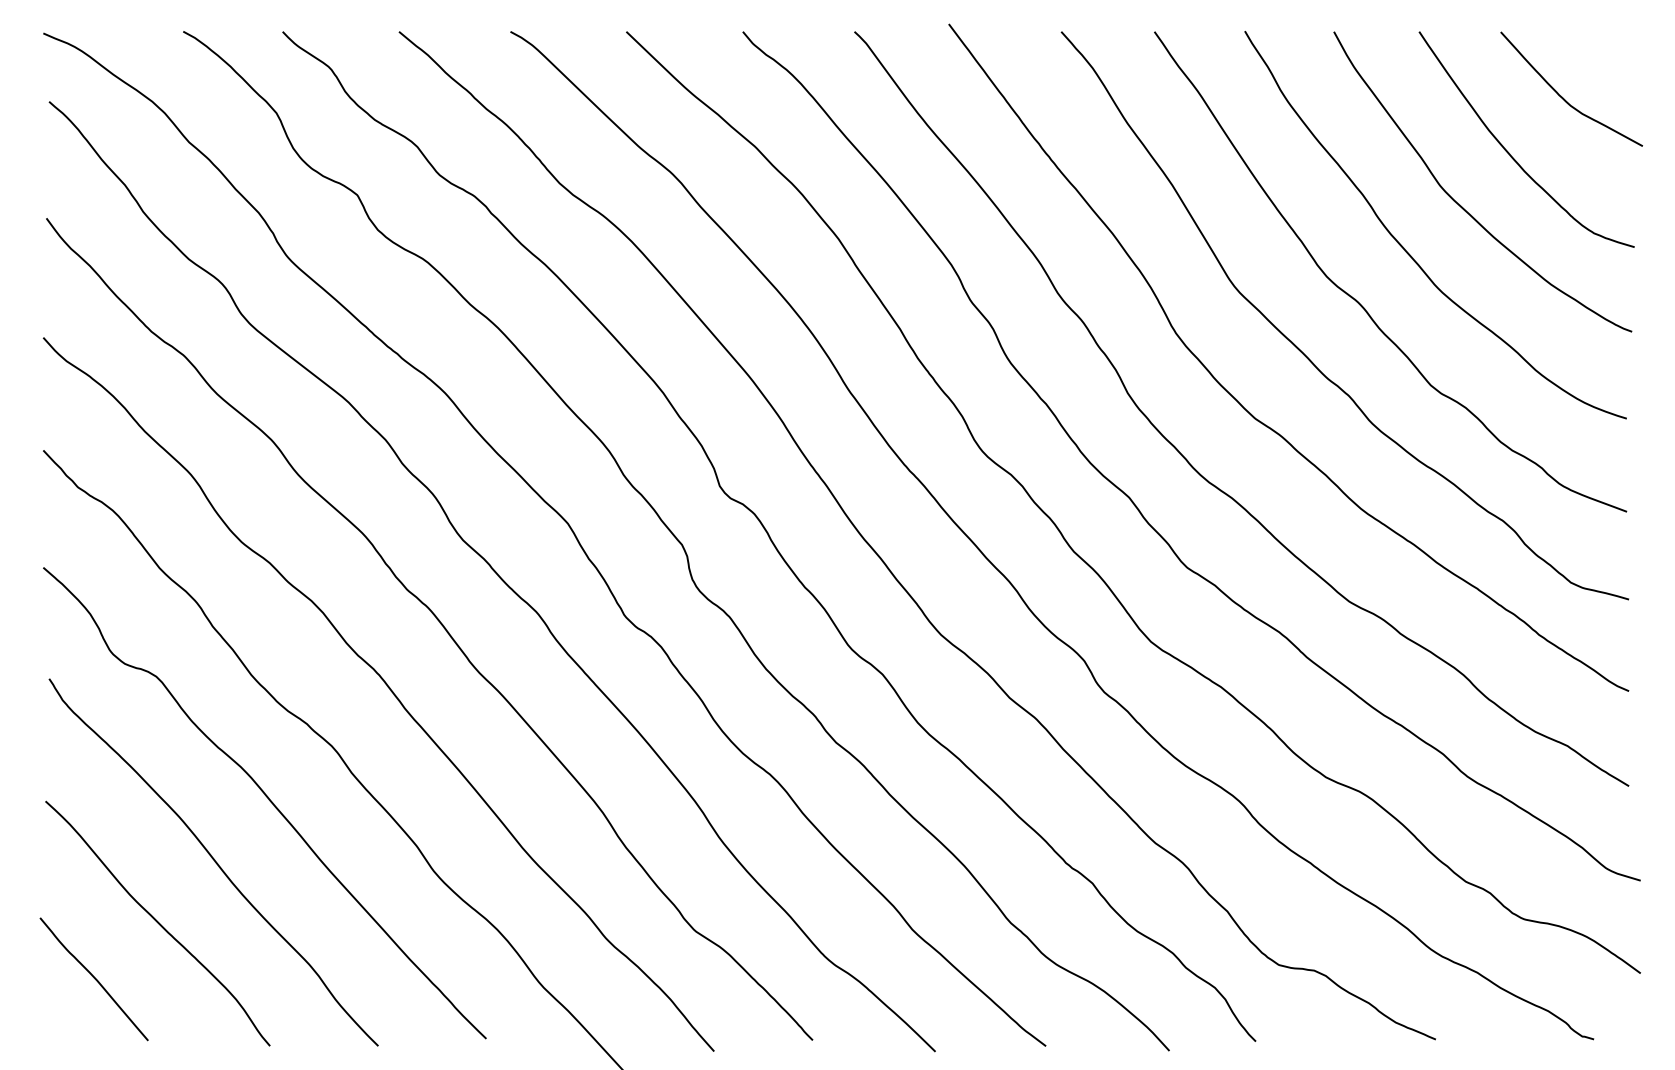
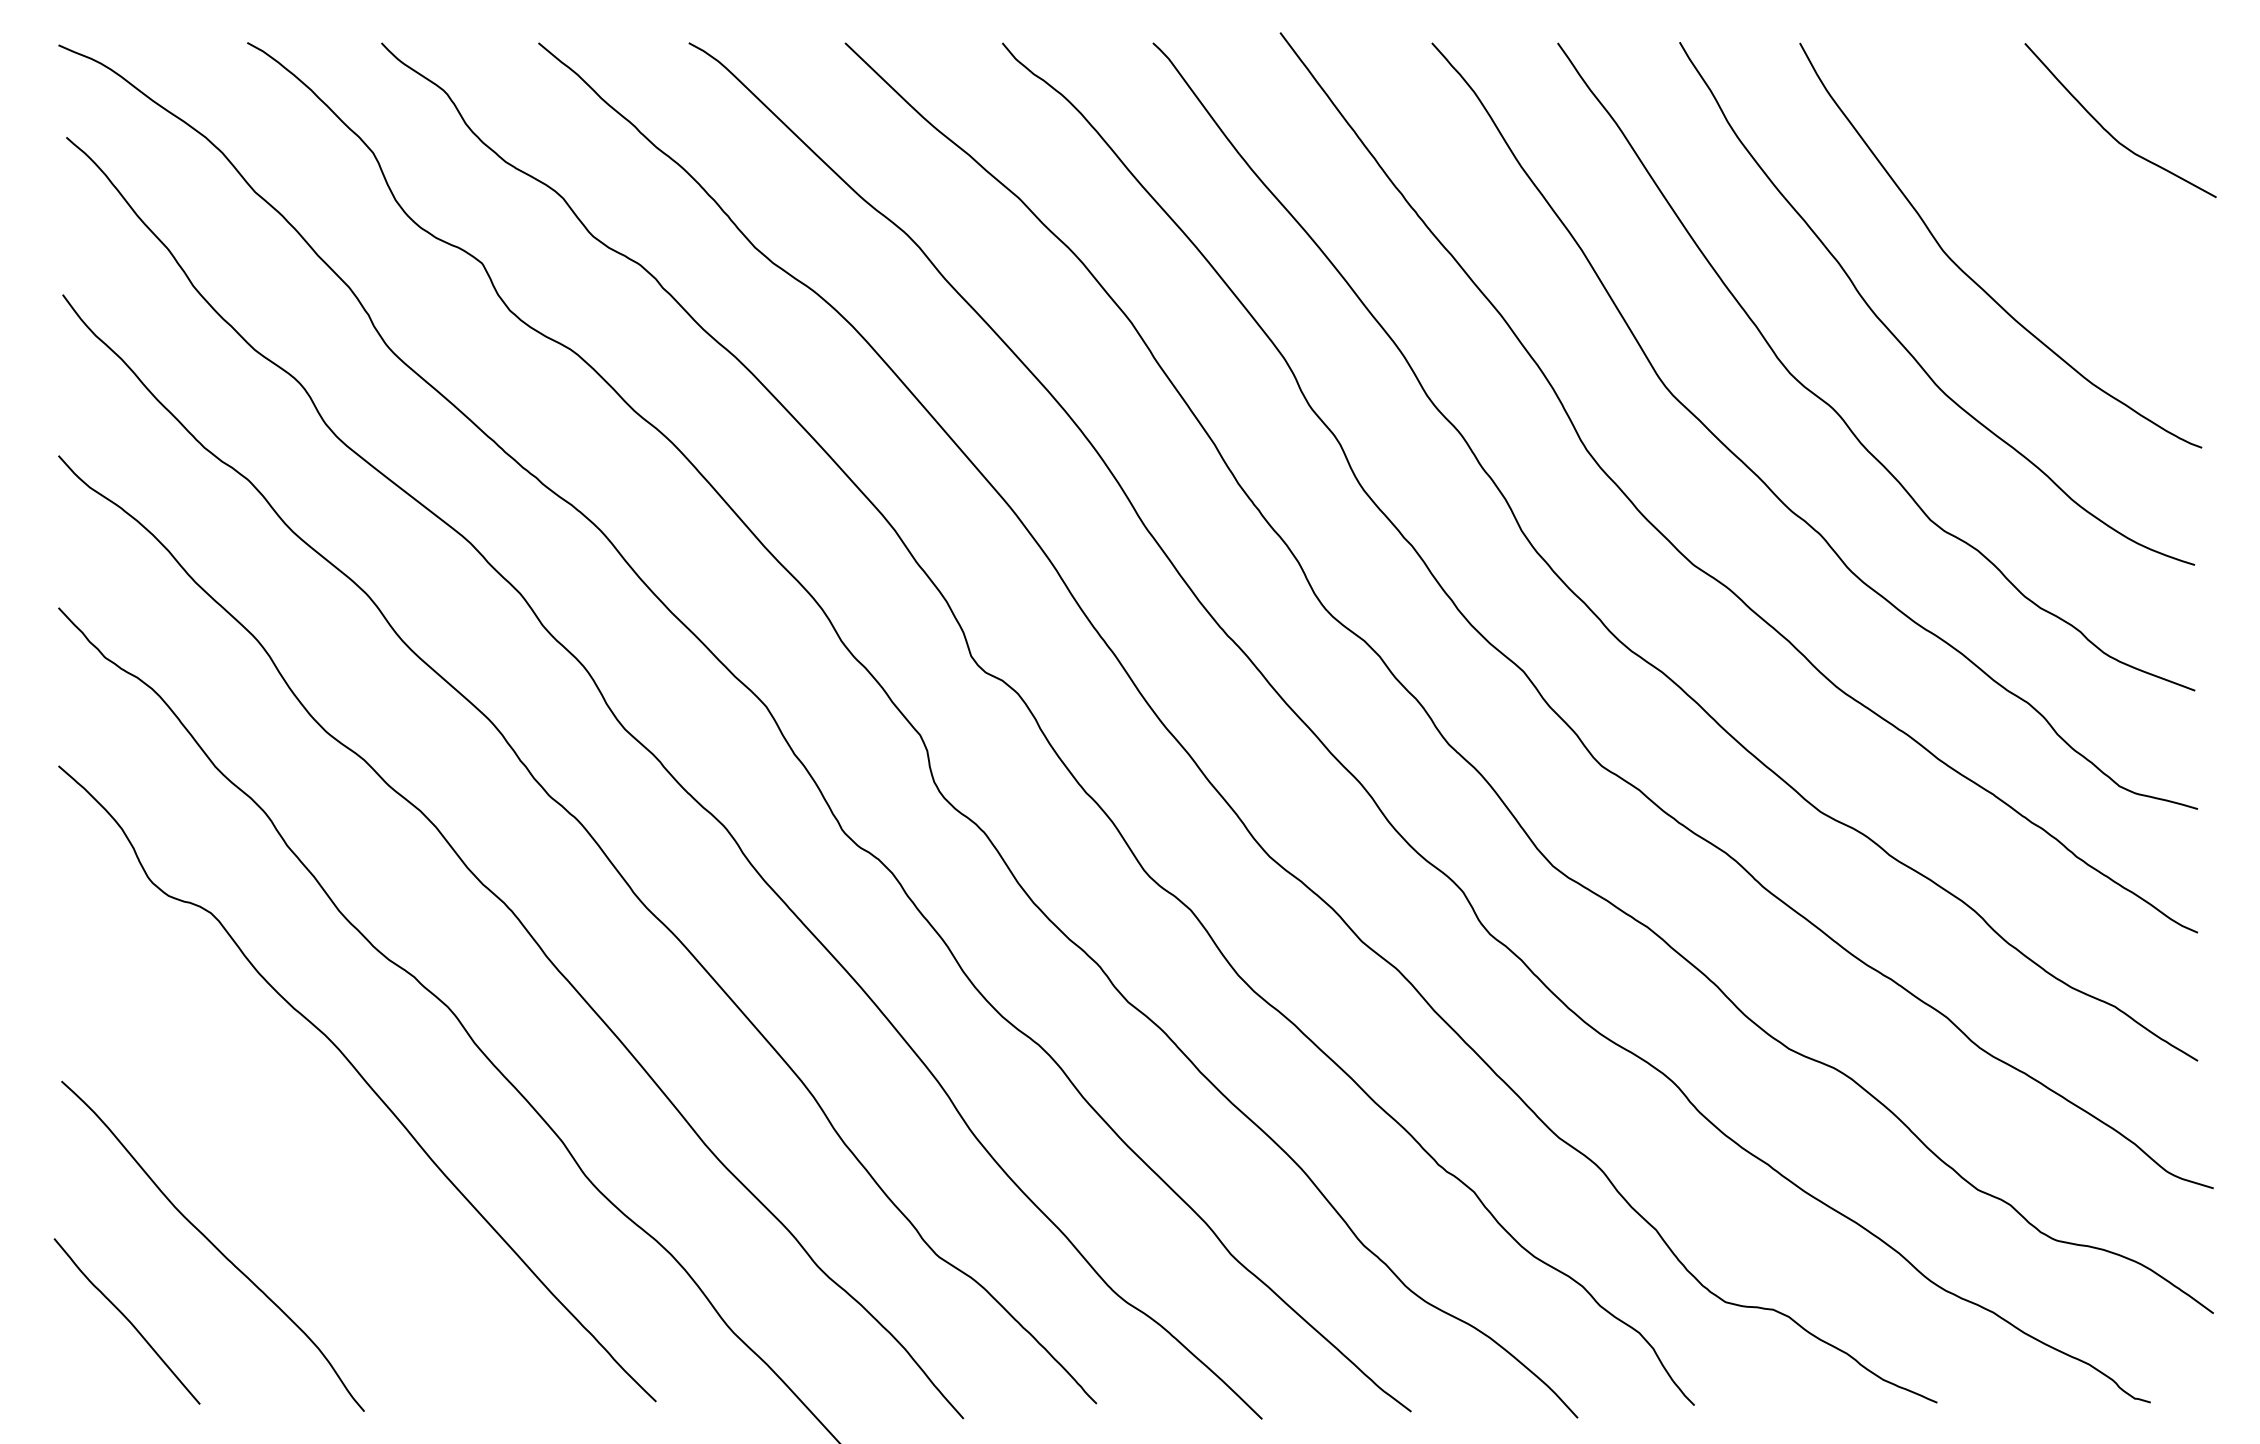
curve: (1509, 152) -> (2036, 205), removed
curve: (214, 861) -> (289, 1162), removed

